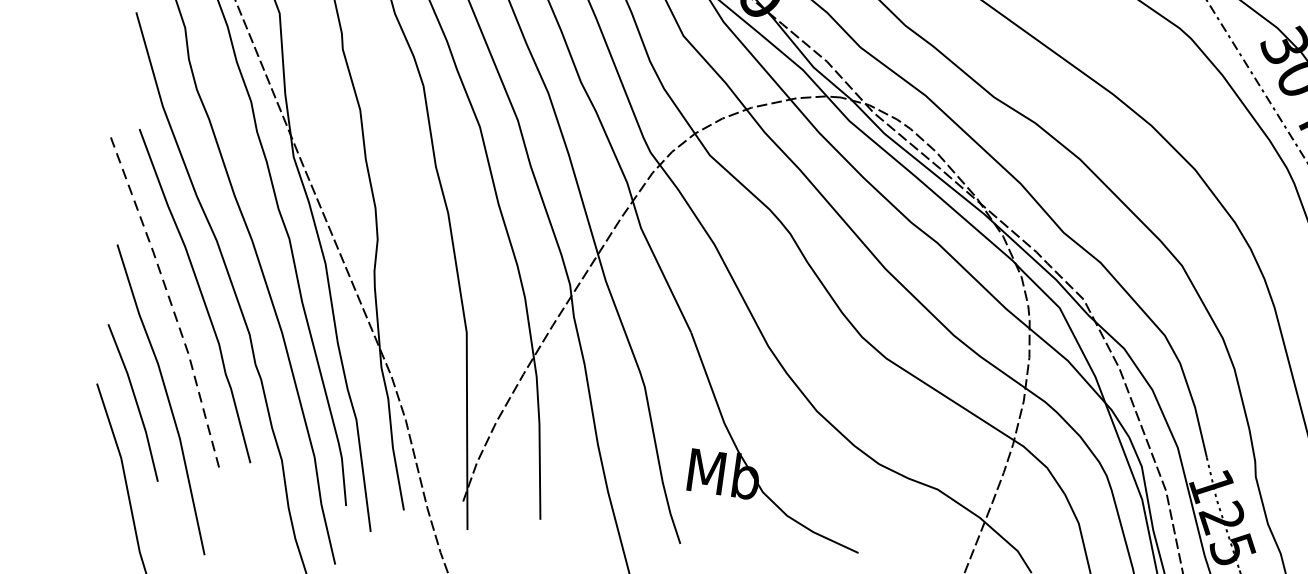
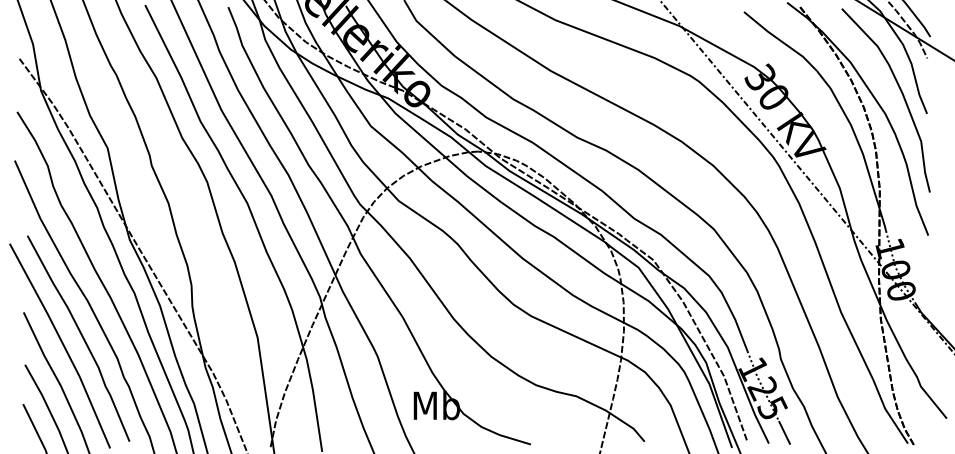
line: (170, 301) -> (63, 344), dashed -> solid

